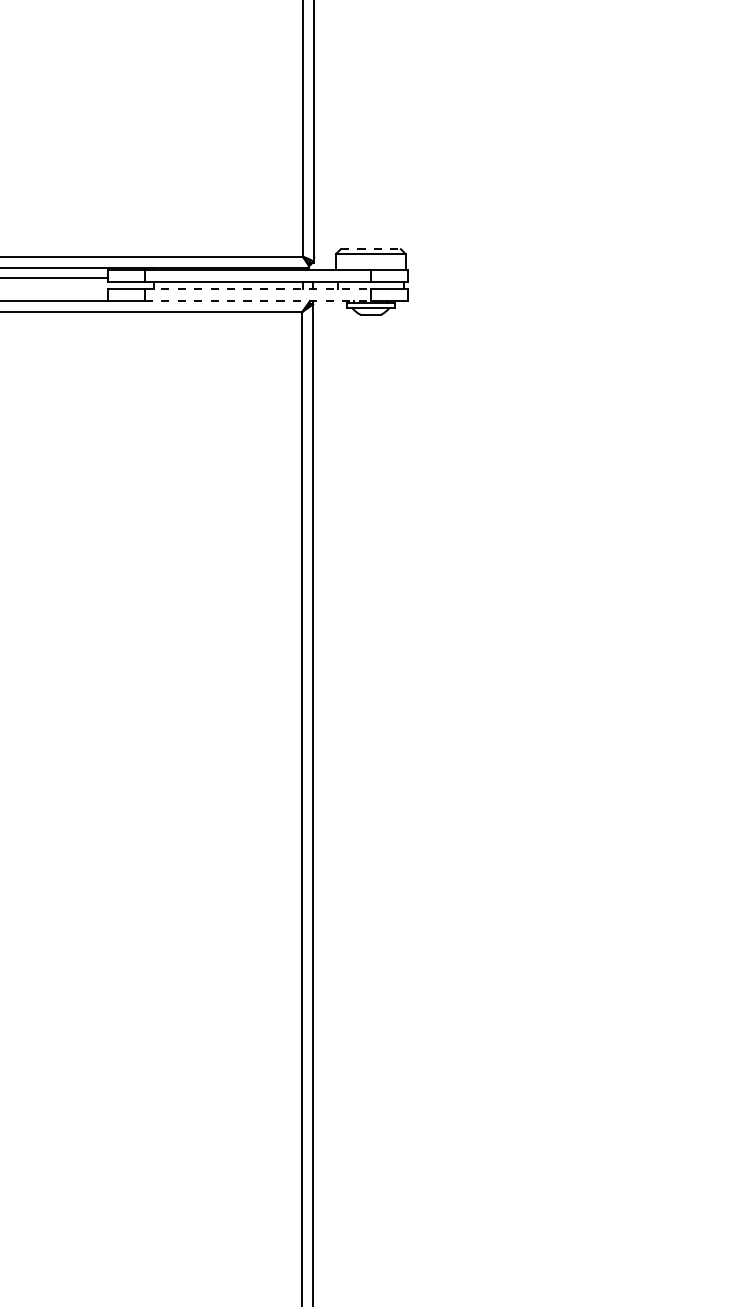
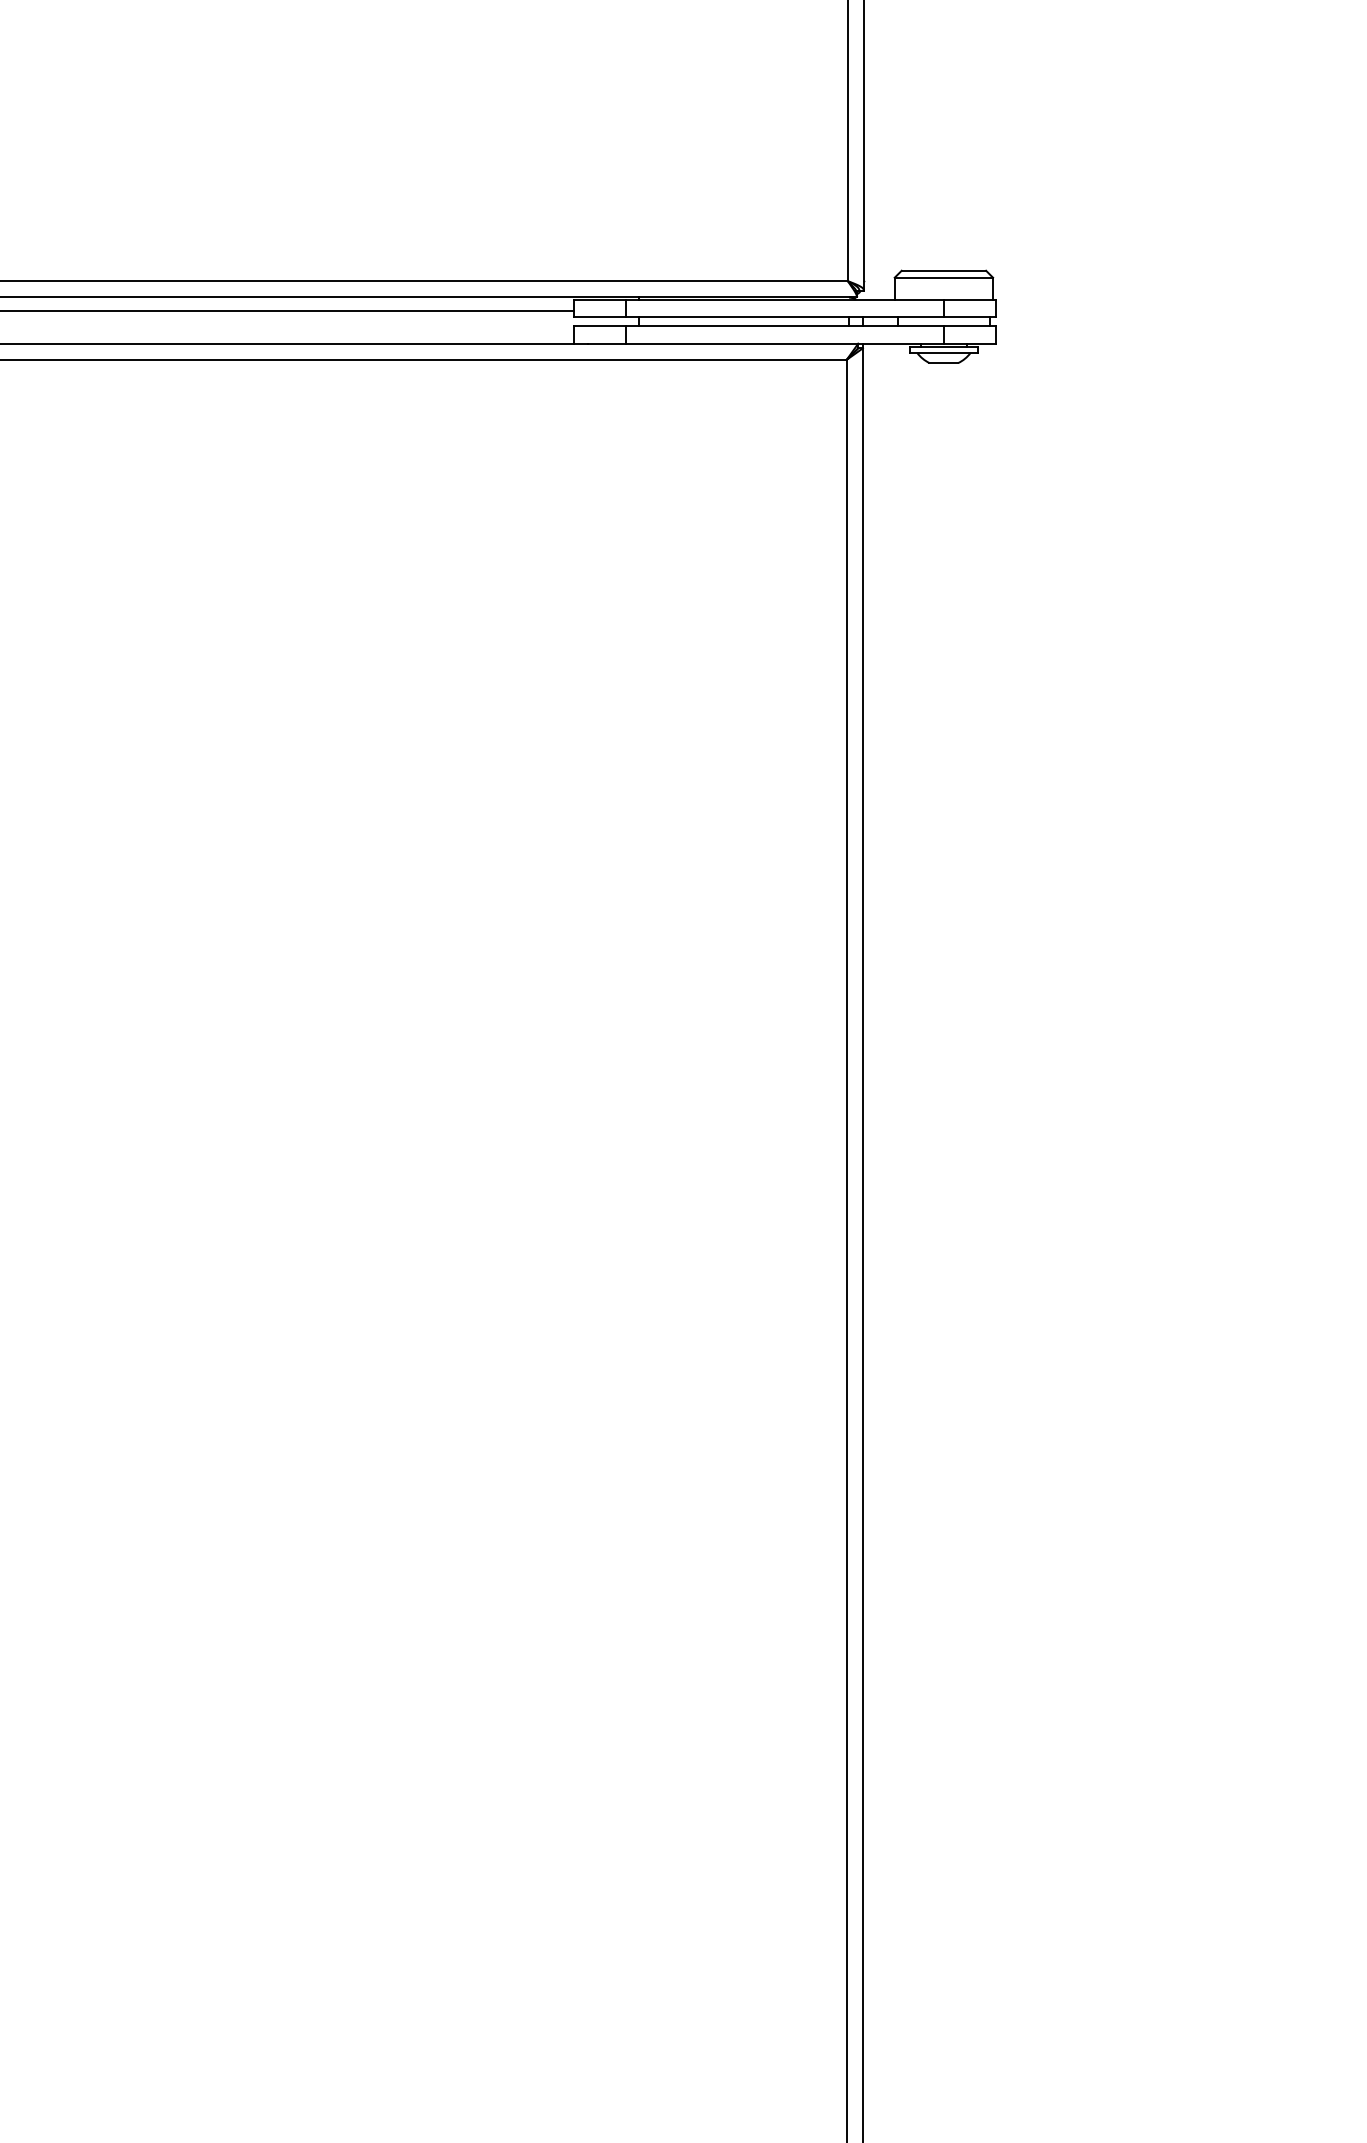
line: (371, 249) -> (944, 270), dashed -> solid
line: (258, 288) -> (785, 326), dashed -> solid
line: (258, 300) -> (785, 343), dashed -> solid

